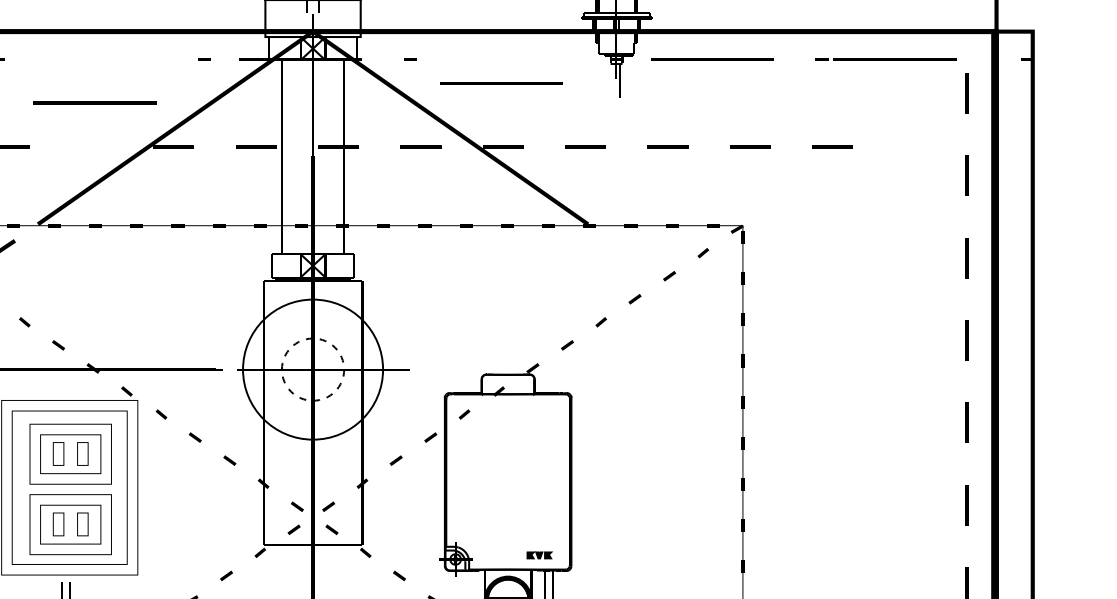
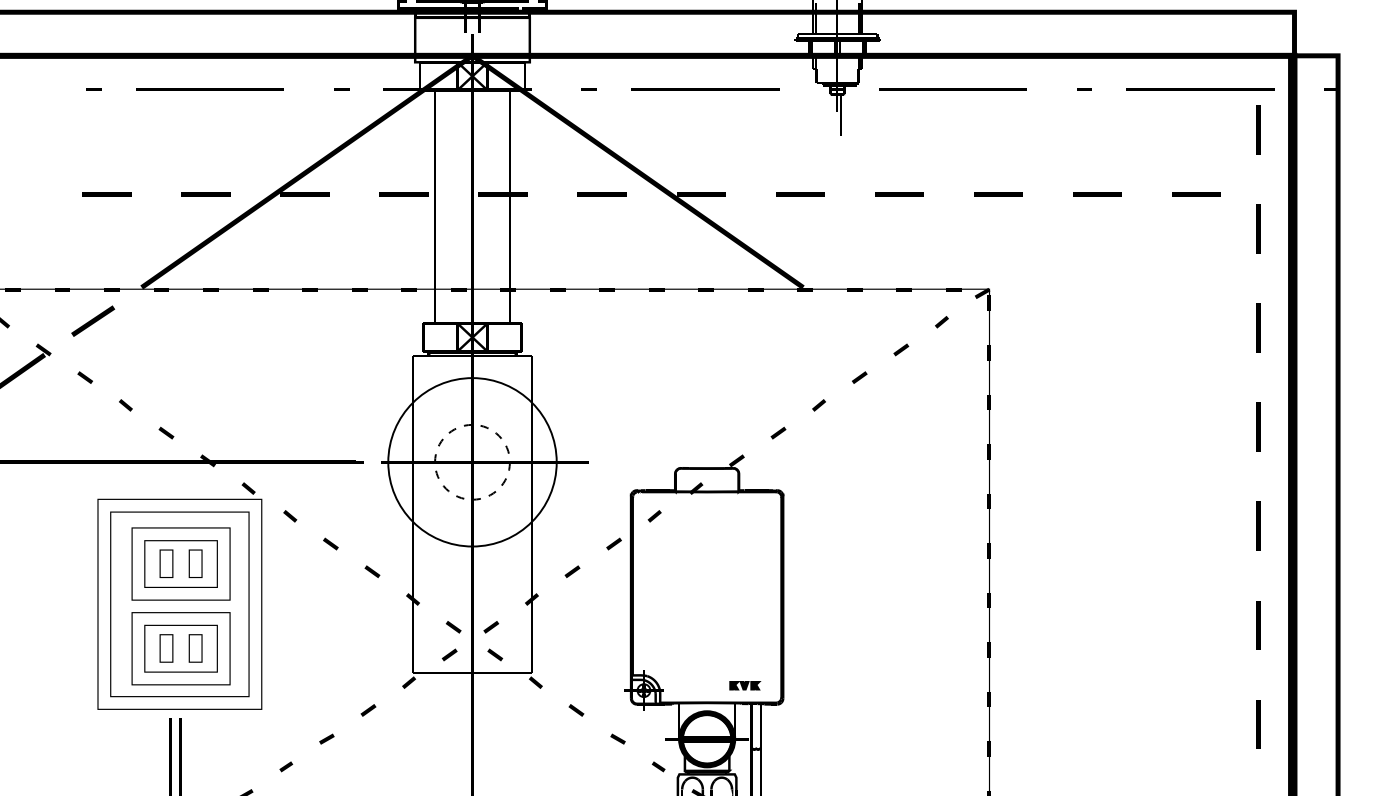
line: (895, 59) -> (1200, 89), moved
line: (501, 83) -> (705, 89), moved
line: (94, 102) -> (209, 89), moved
line: (91, 146) -> (205, 194), added
line: (915, 146) -> (1196, 194), added

